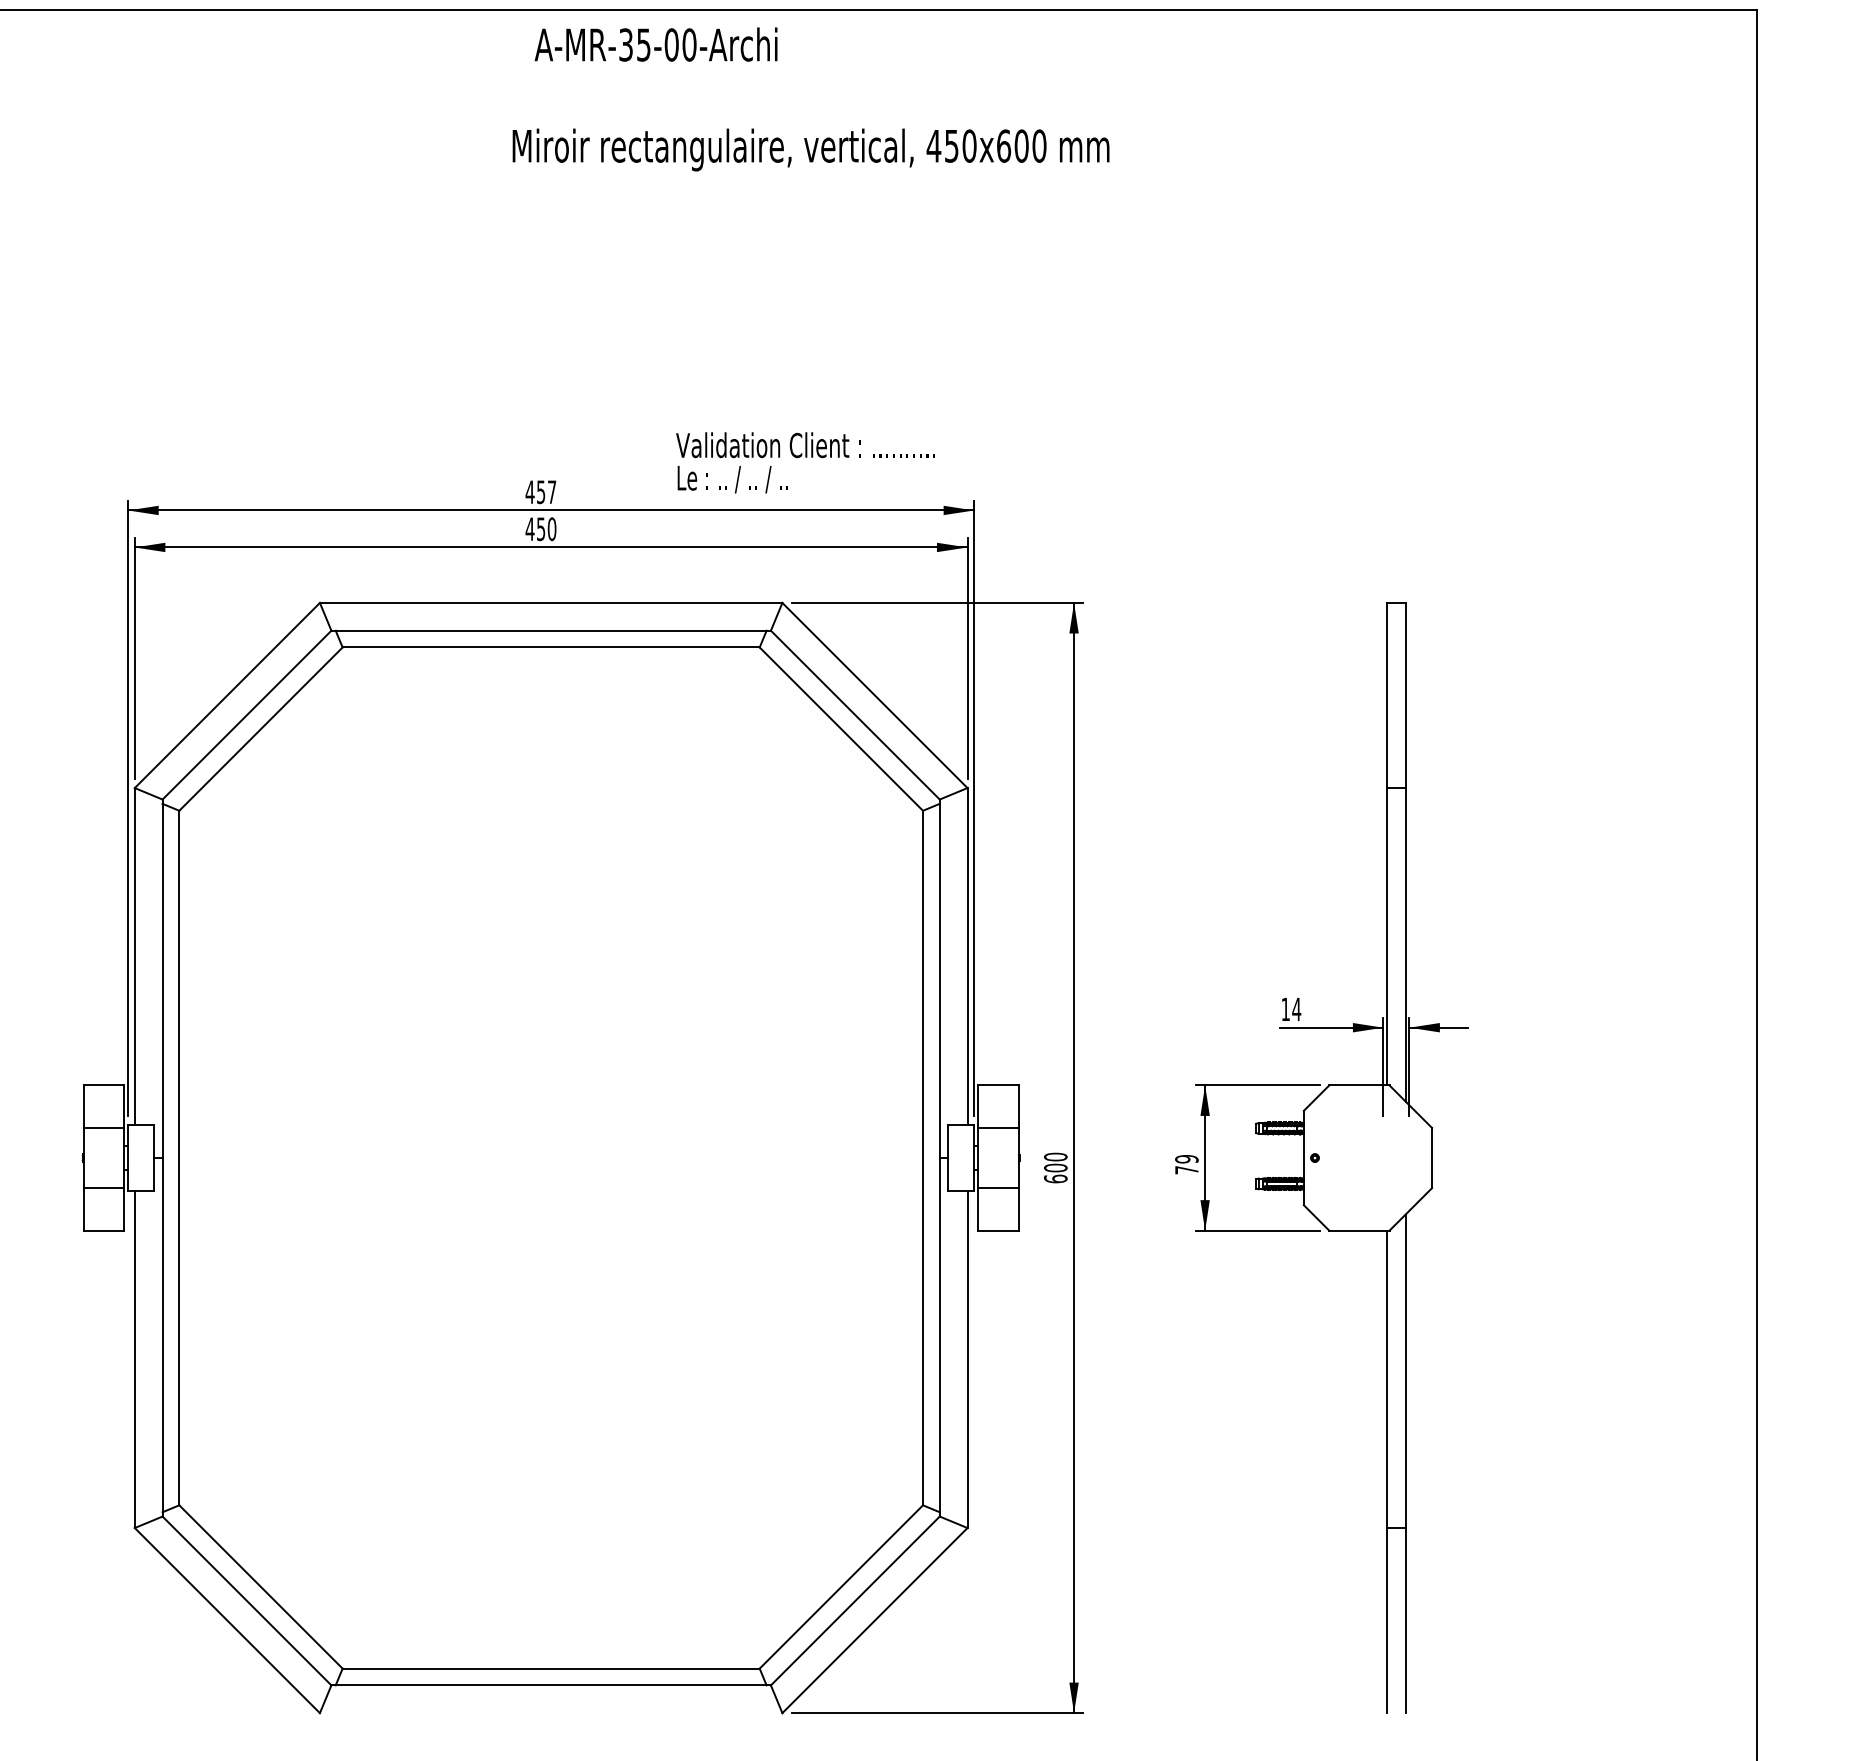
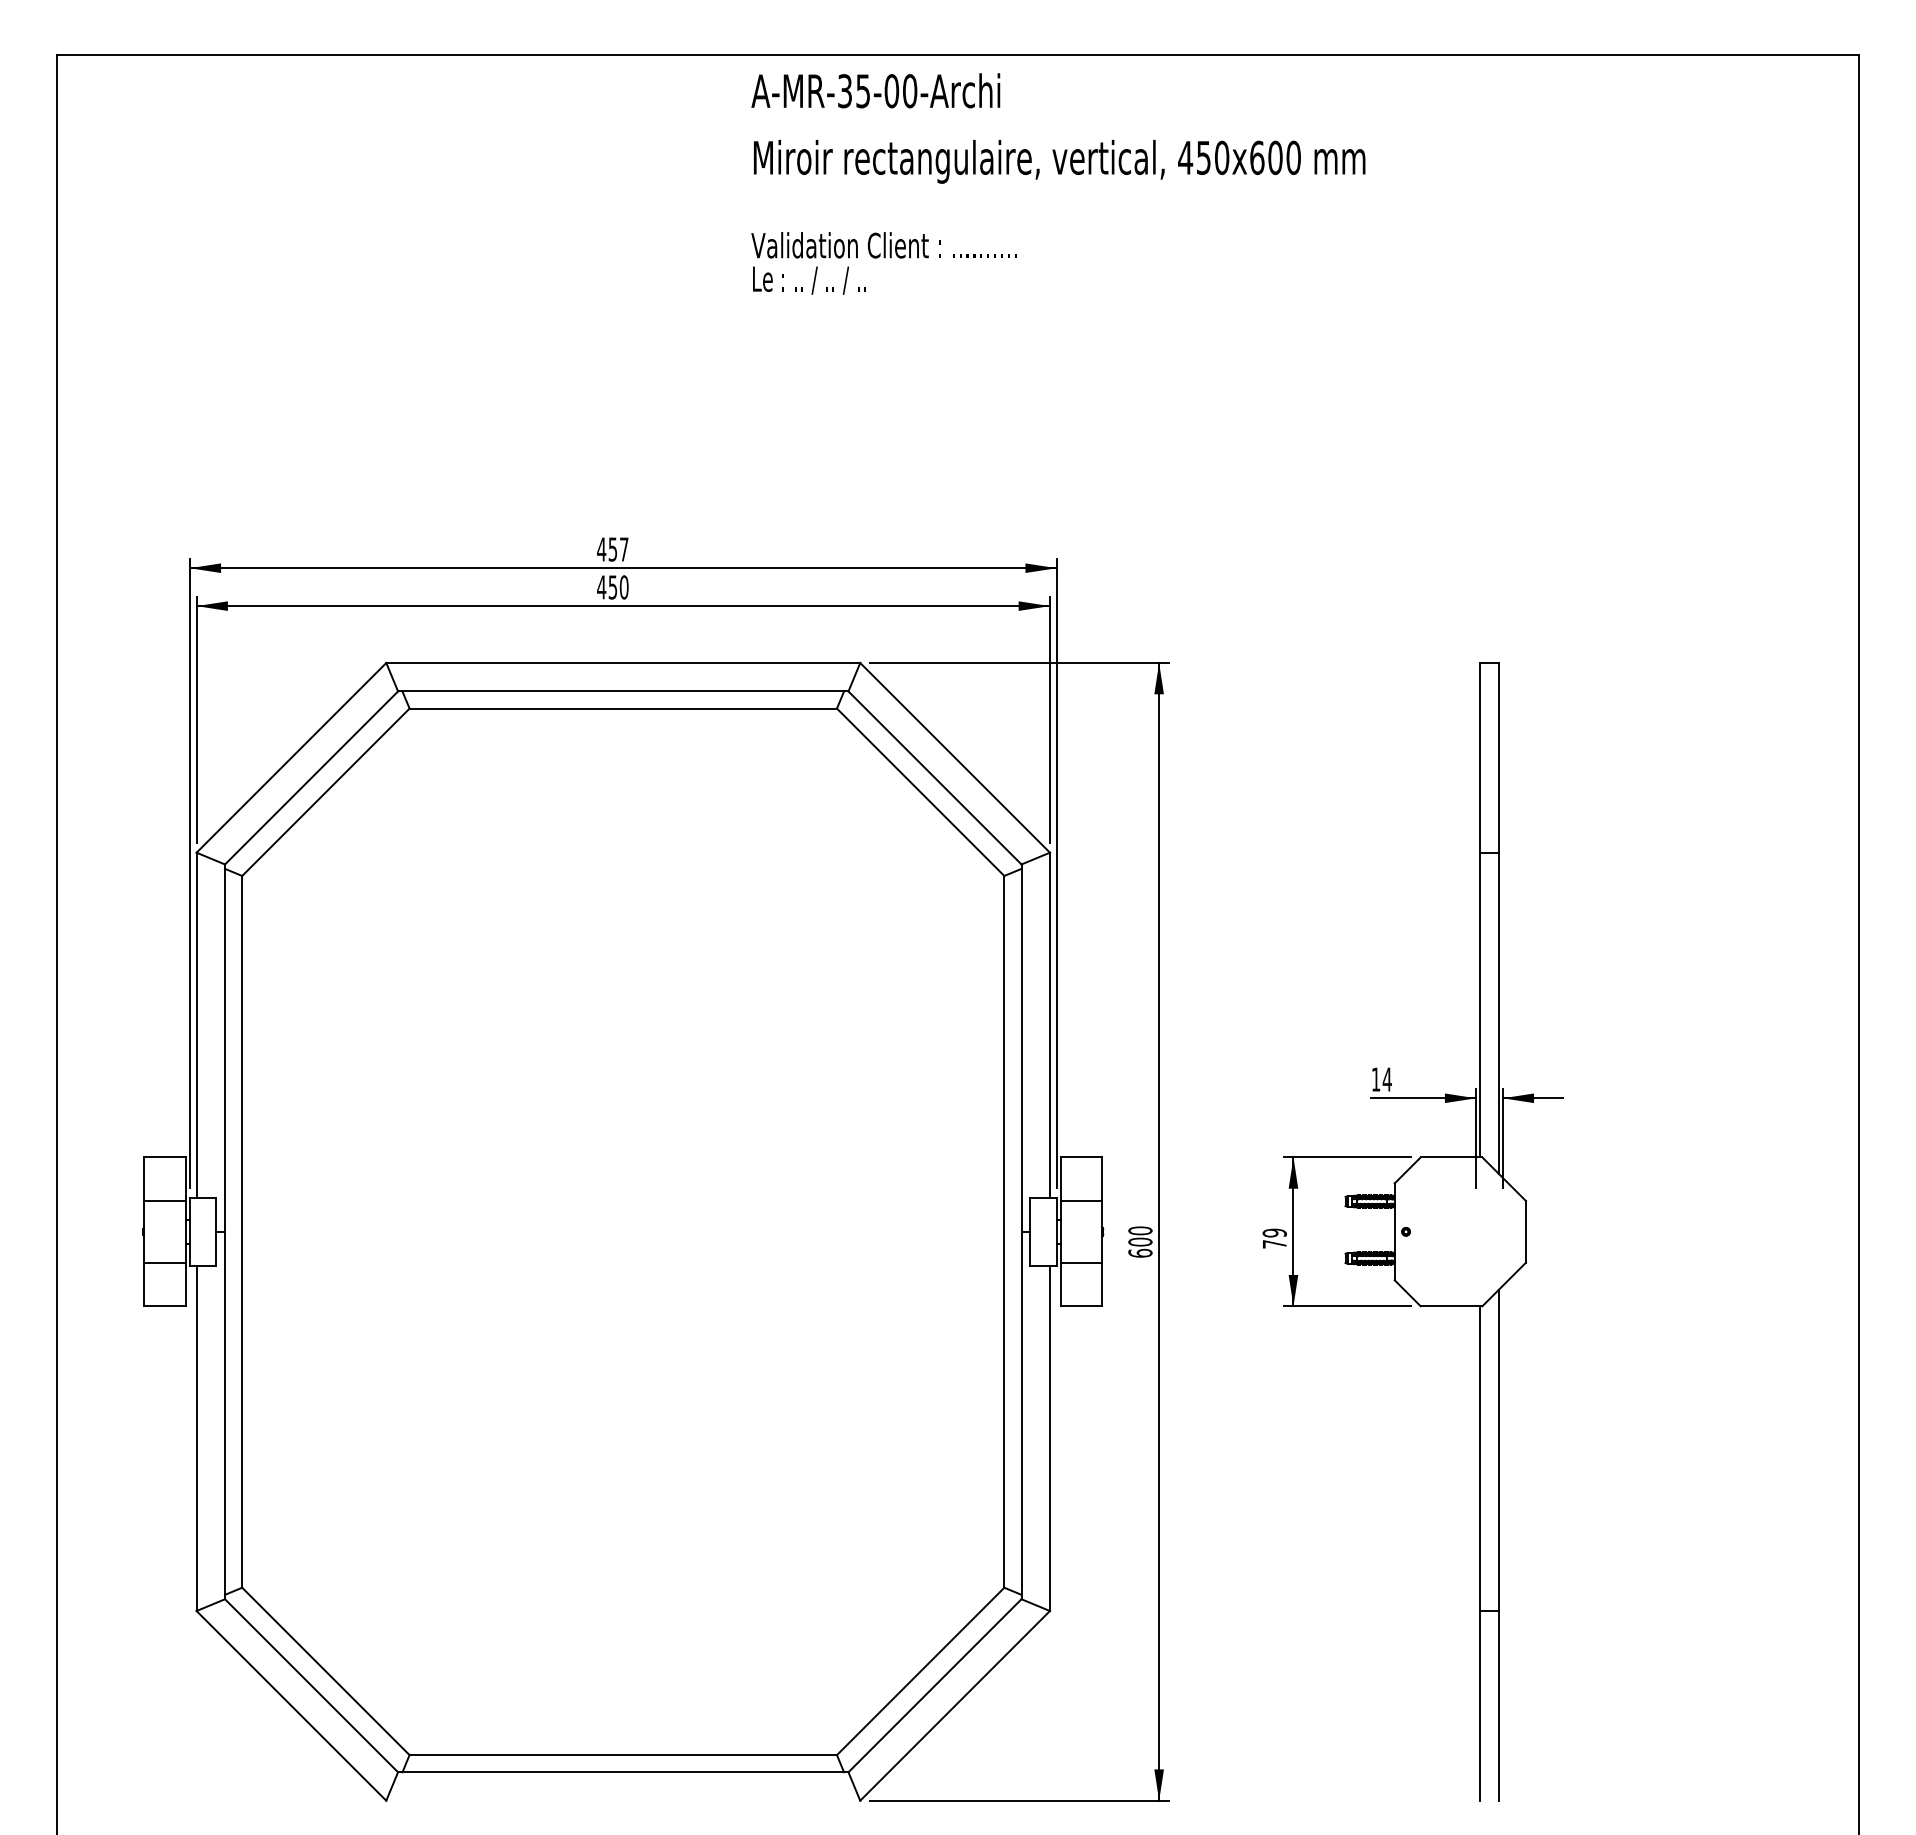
text: (655, 44) -> (875, 90), moved
text: (810, 149) -> (1059, 161), moved
text: (805, 462) -> (883, 263), moved

